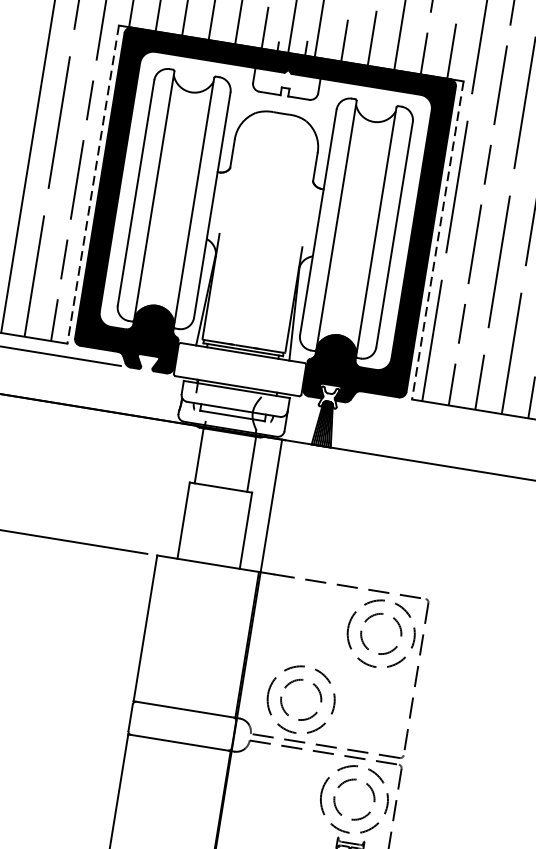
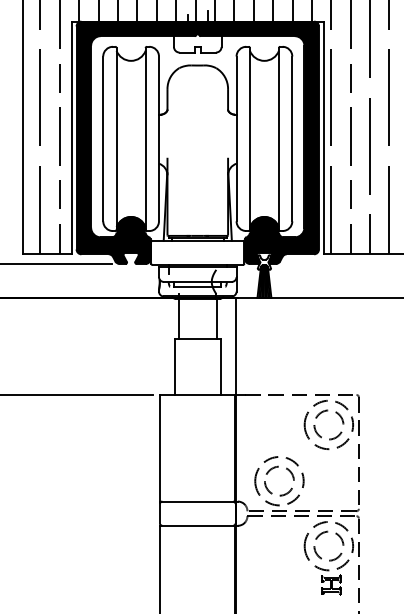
line: (92, 185) -> (71, 138), dashed -> solid
line: (437, 241) -> (323, 138), dashed -> solid

